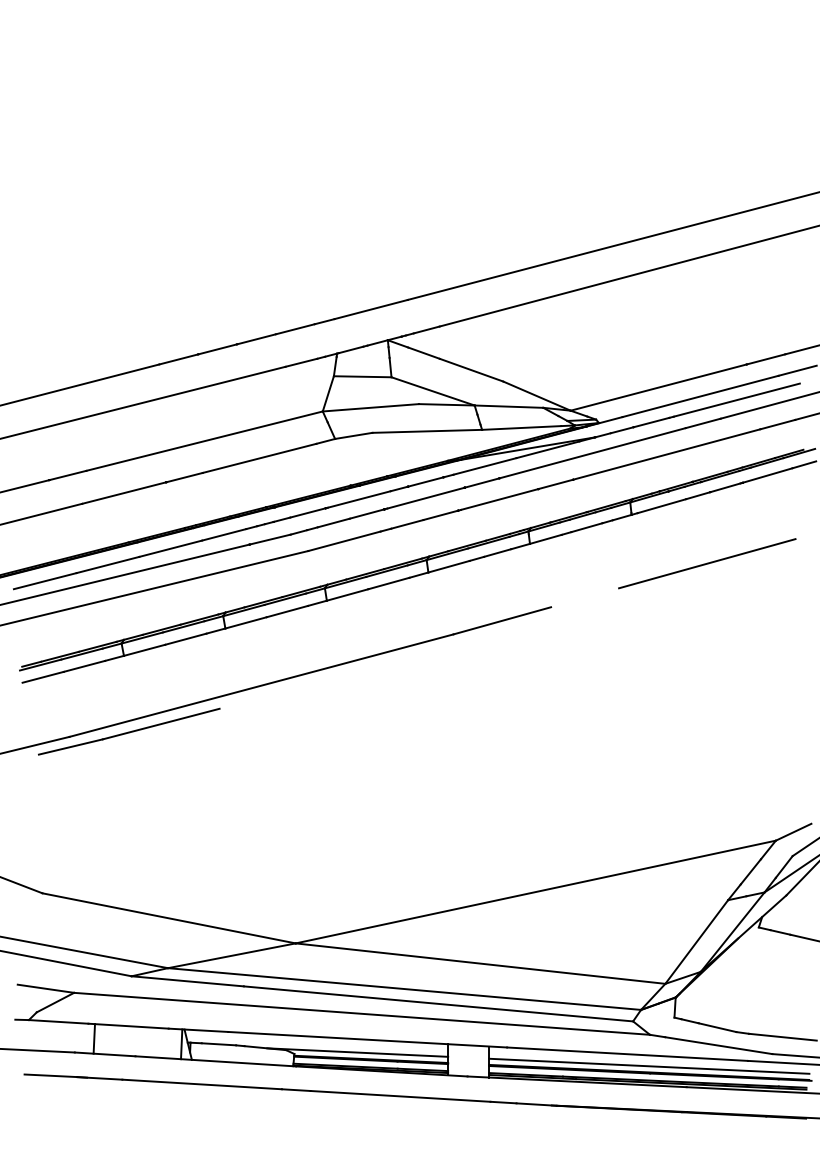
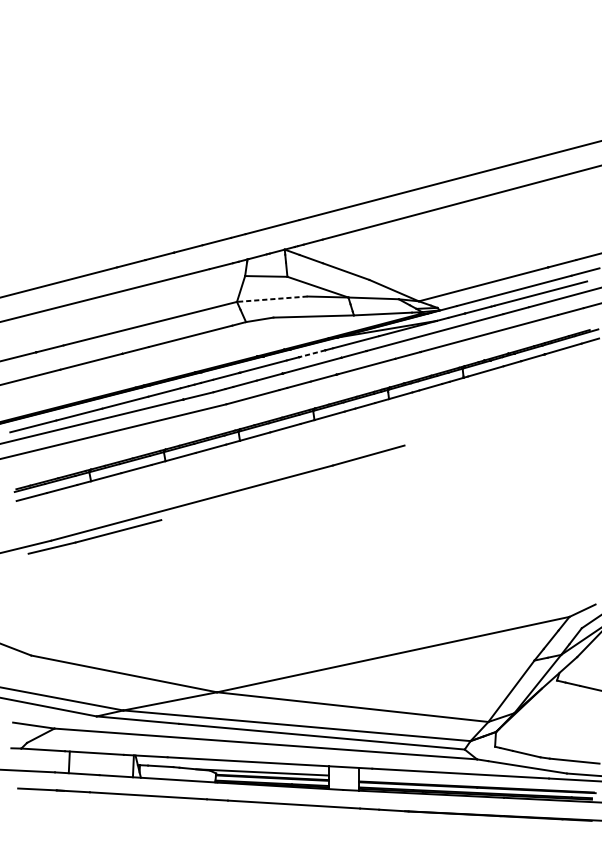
line: (370, 407) -> (272, 298), solid -> dashed
line: (425, 482) -> (312, 354), solid -> dashed
line: (707, 563) -> (519, 413), removed
line: (649, 1065) -> (476, 781), removed

